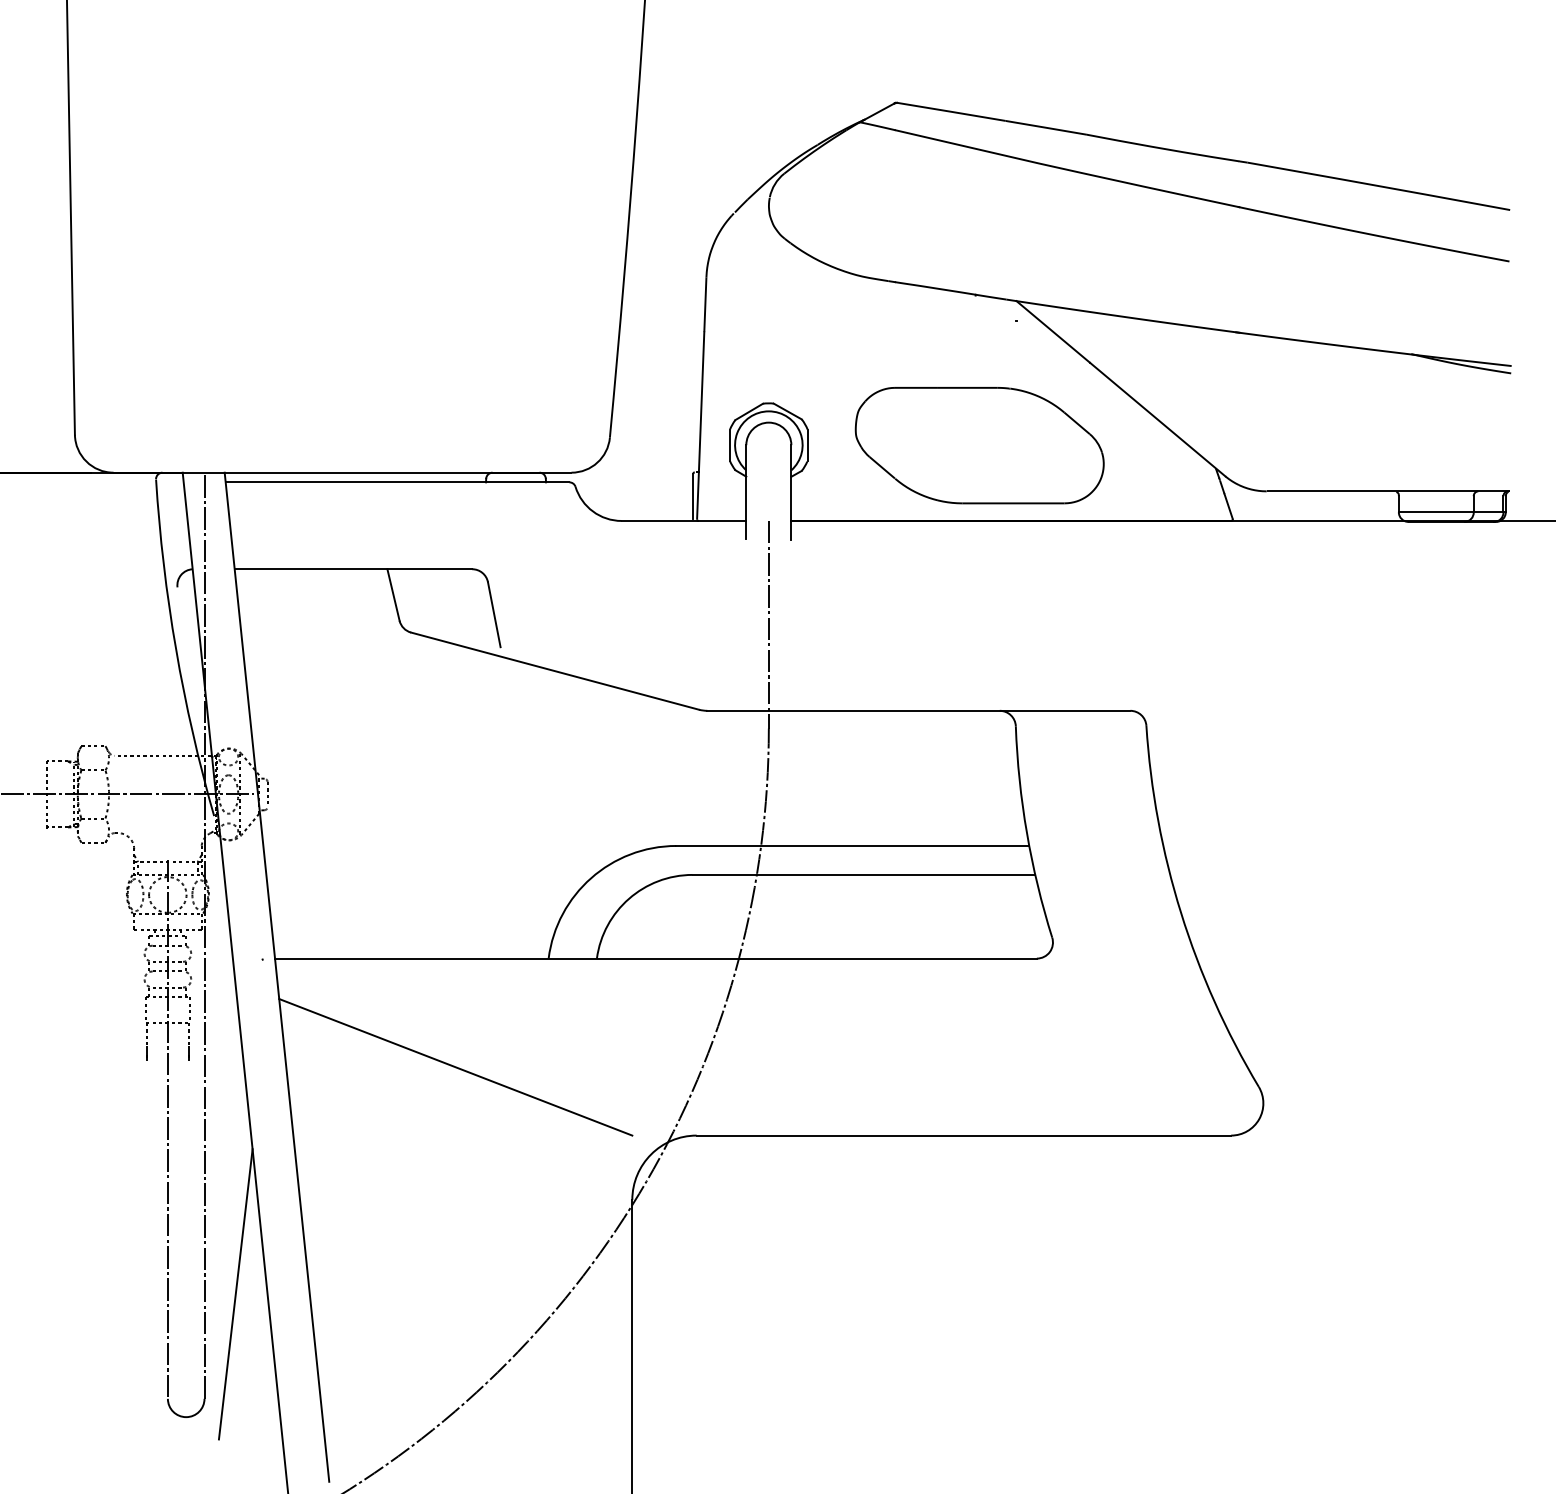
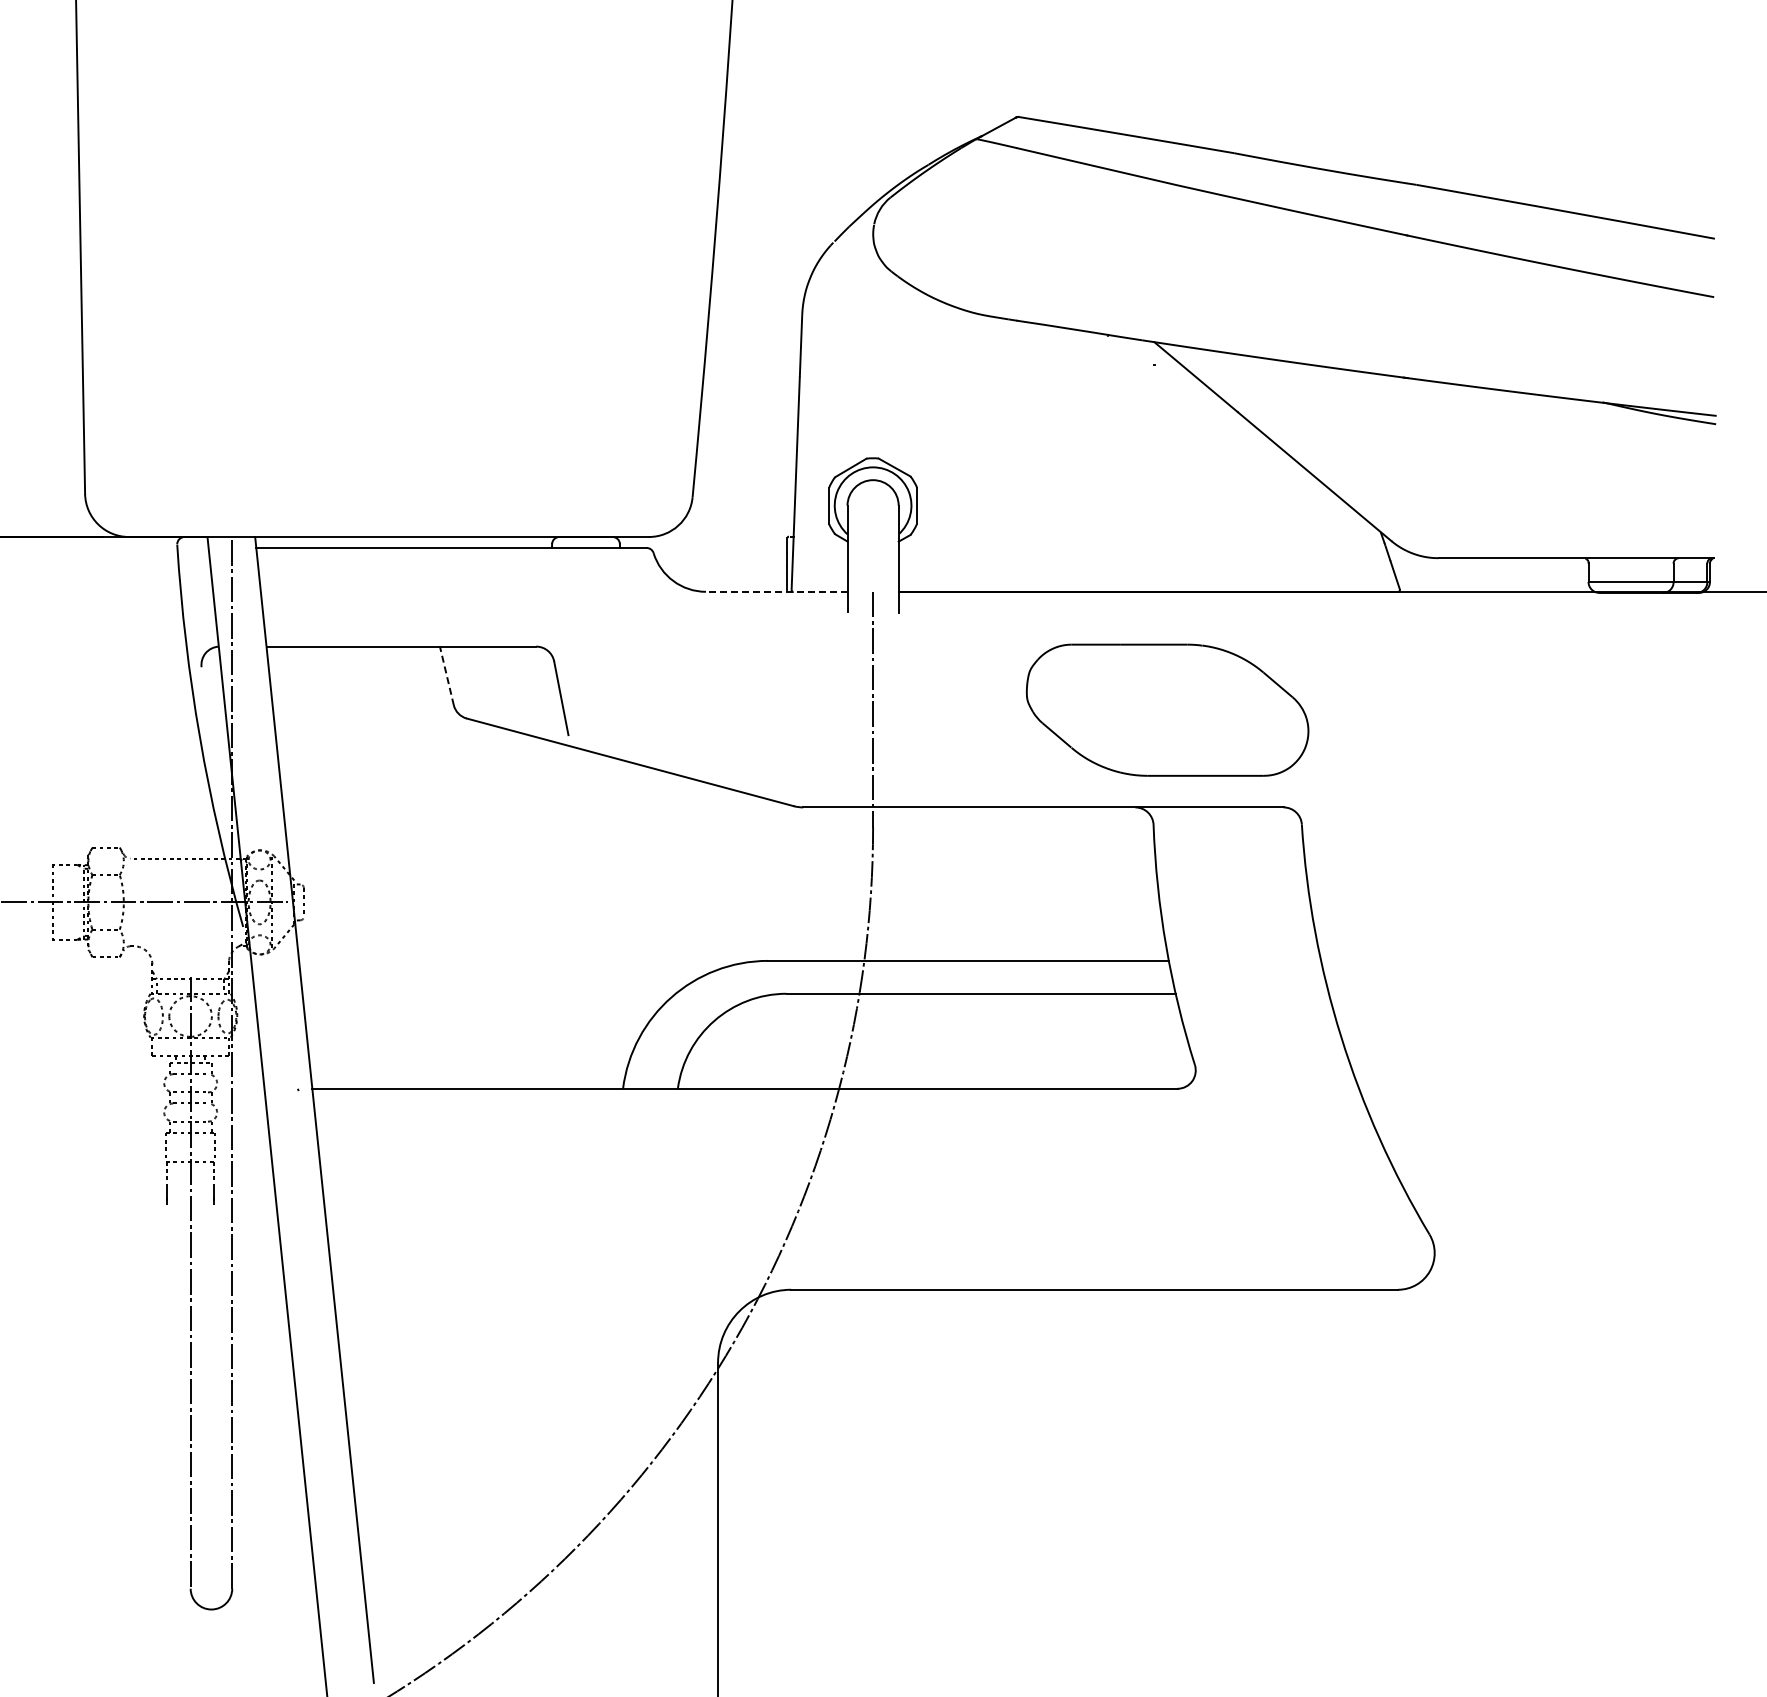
part: (979, 444) -> (1167, 709), moved
line: (683, 520) -> (776, 591), solid -> dashed
line: (393, 594) -> (446, 675), solid -> dashed
line: (455, 1066) -> (517, 1211), removed
line: (235, 1293) -> (267, 1469), removed

